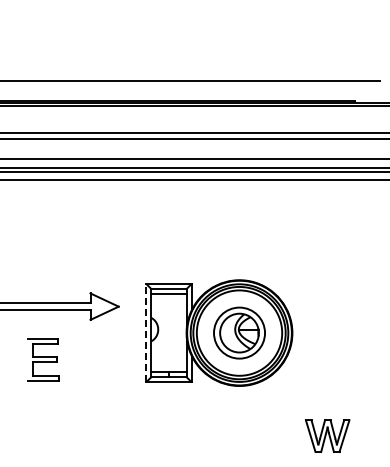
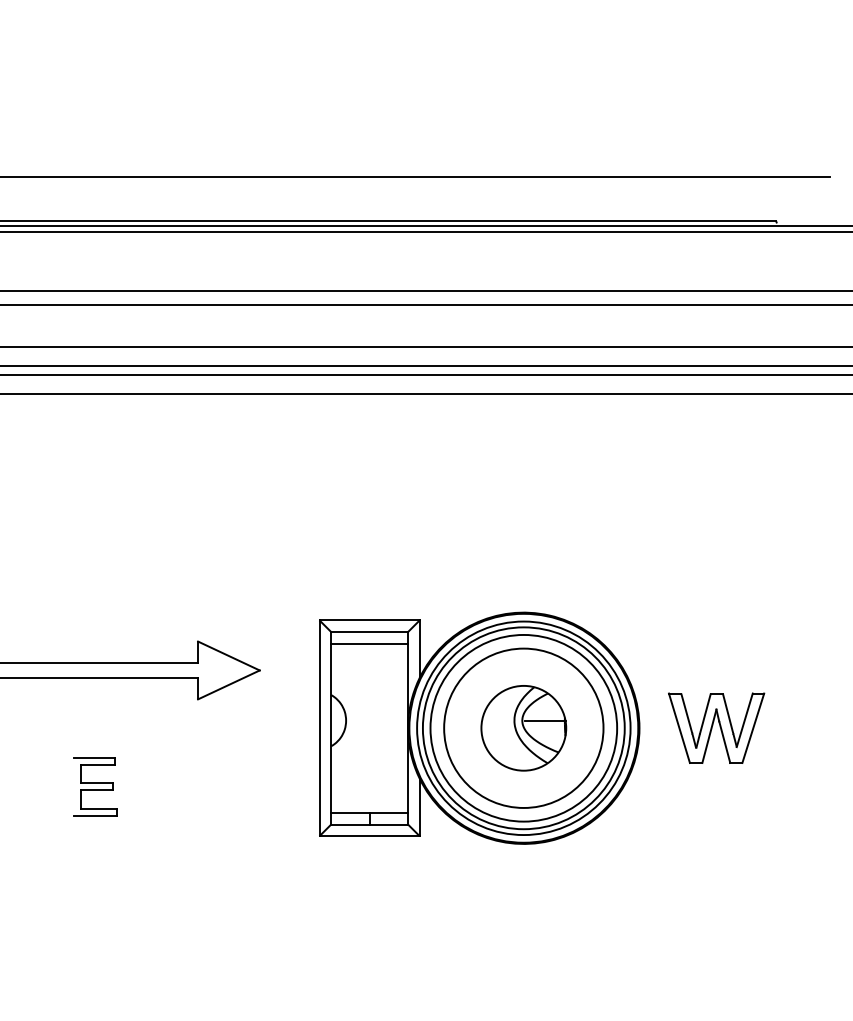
line: (146, 332) -> (320, 726), dashed -> solid
circle: (239, 332) -> (523, 726), size x1.43
part: (43, 359) -> (95, 785), size x0.62
part: (327, 435) -> (716, 726), moved

